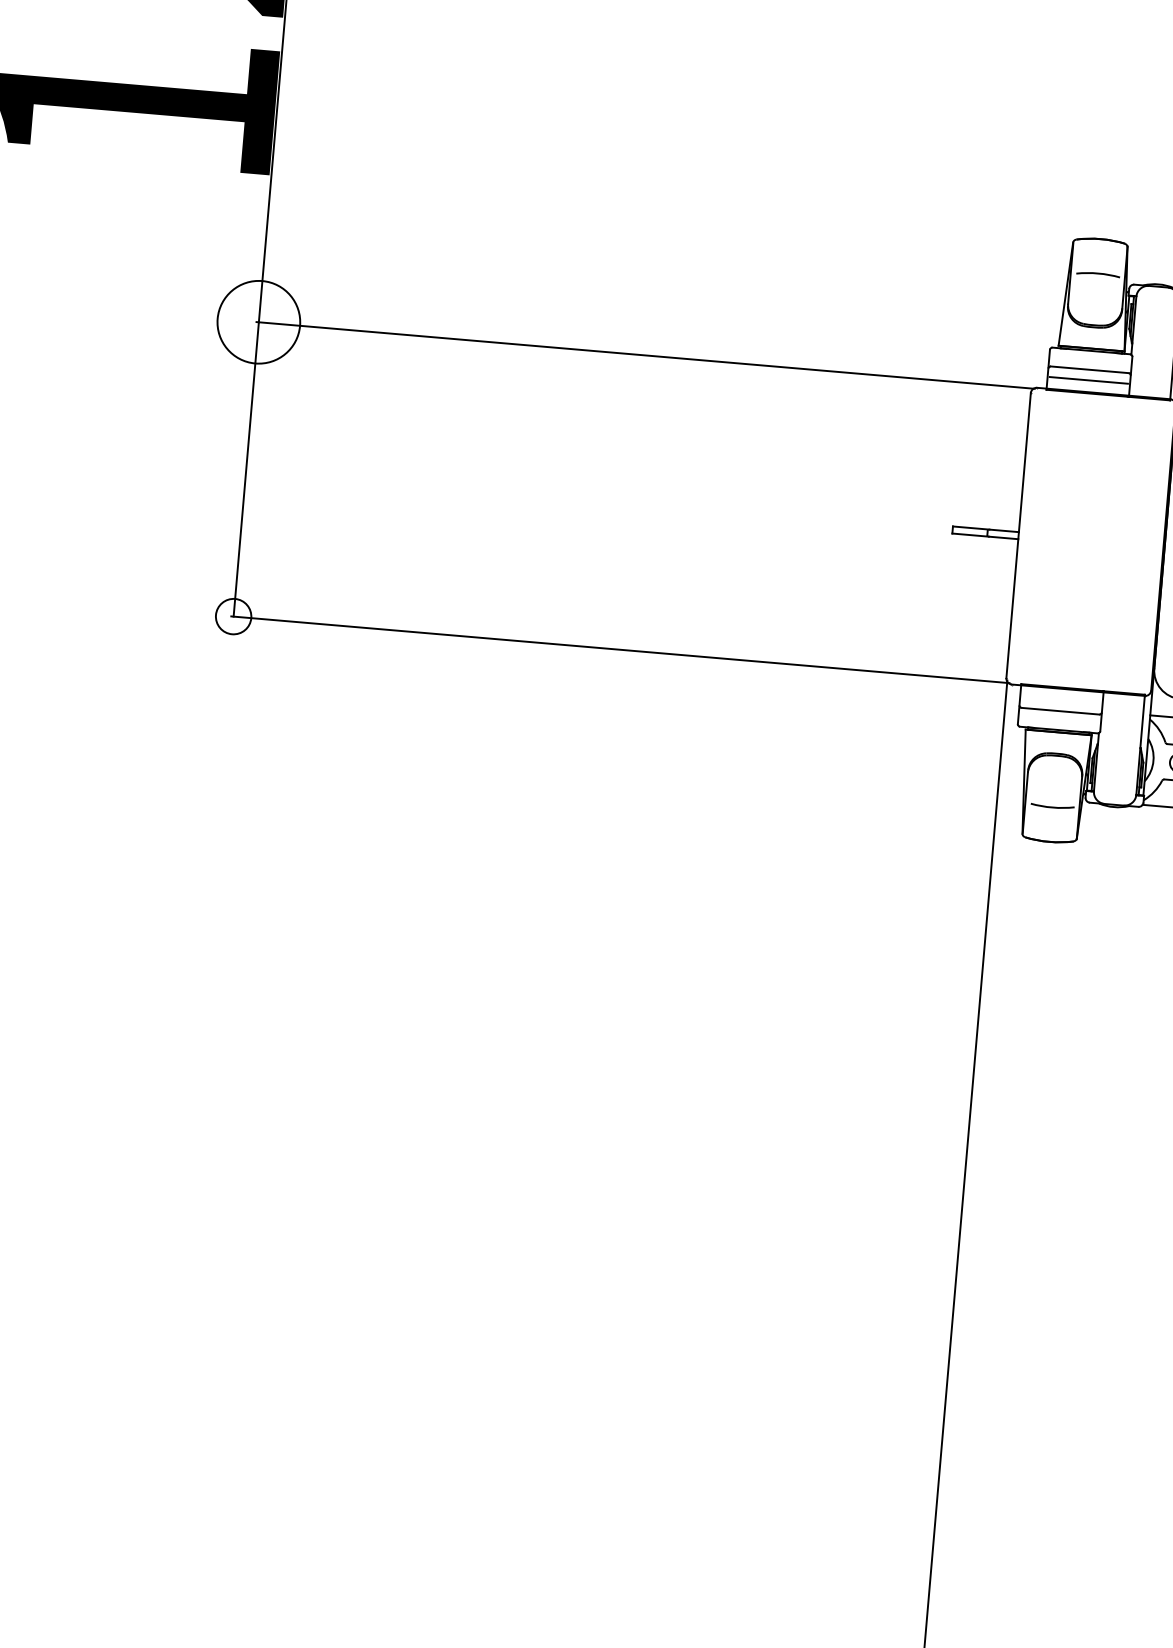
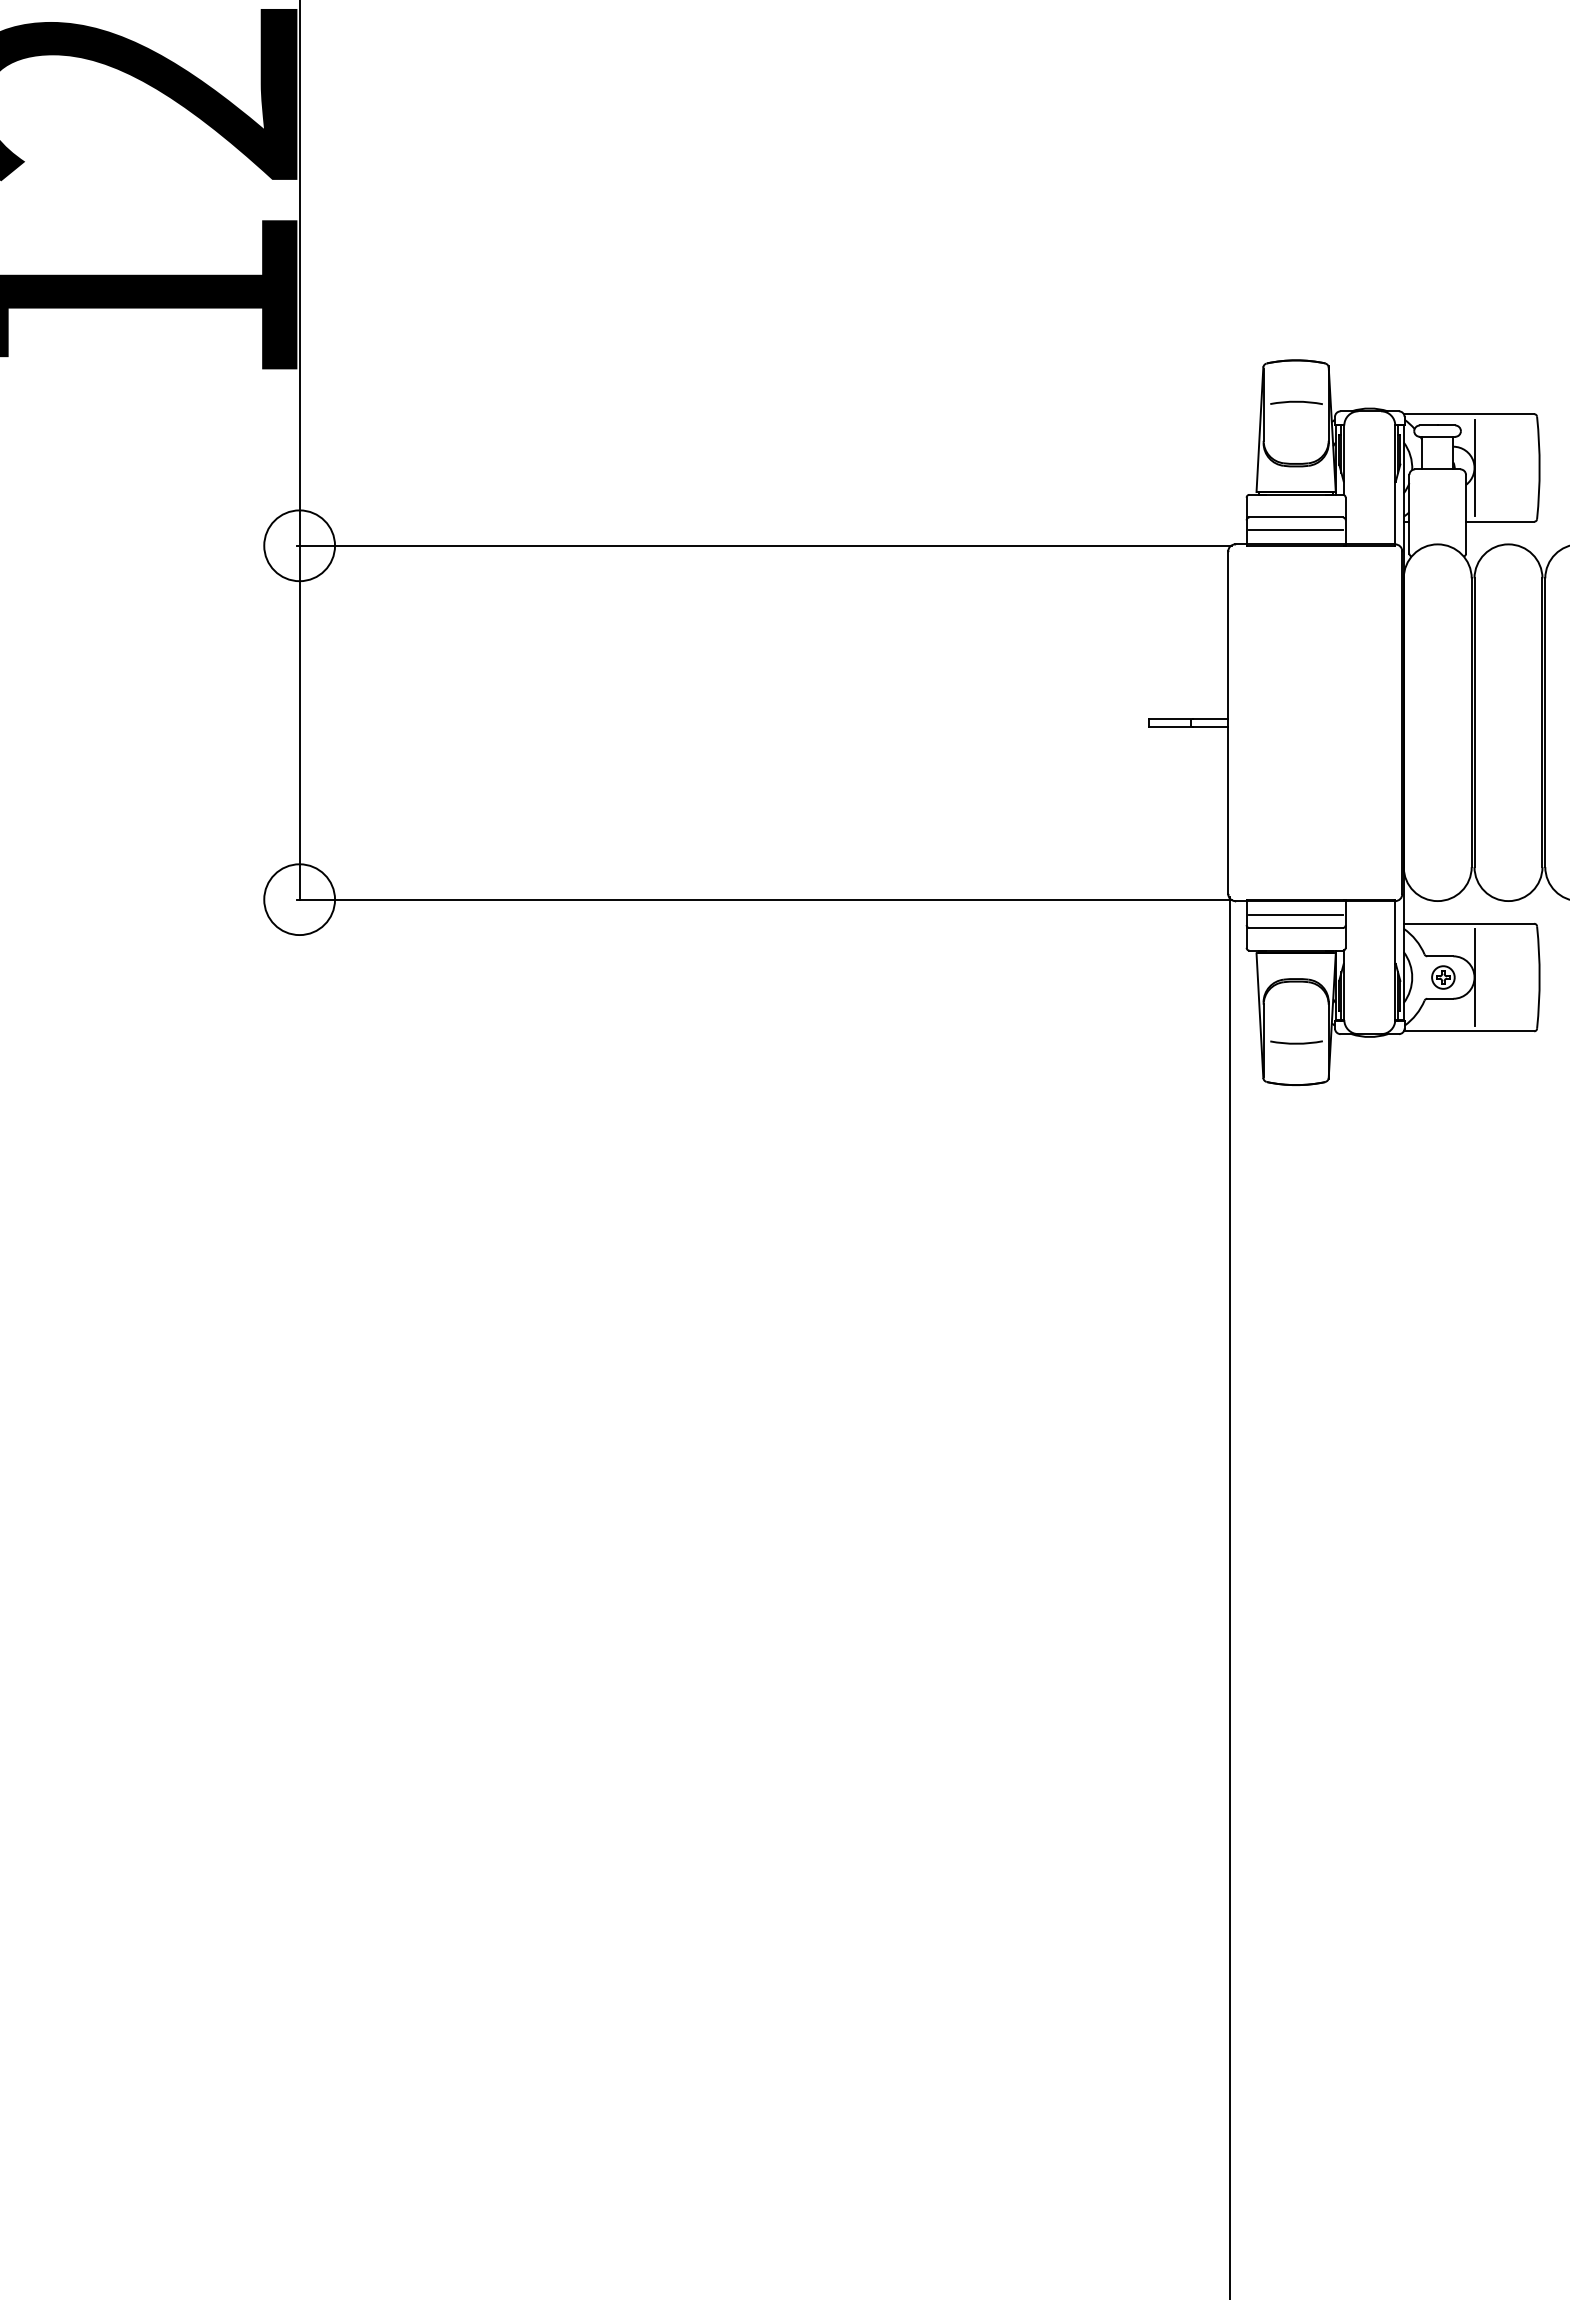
circle: (258, 322) -> (299, 545), size x0.71
circle: (233, 616) -> (299, 899), size x1.67
line: (1061, 700) -> (1296, 915), added

